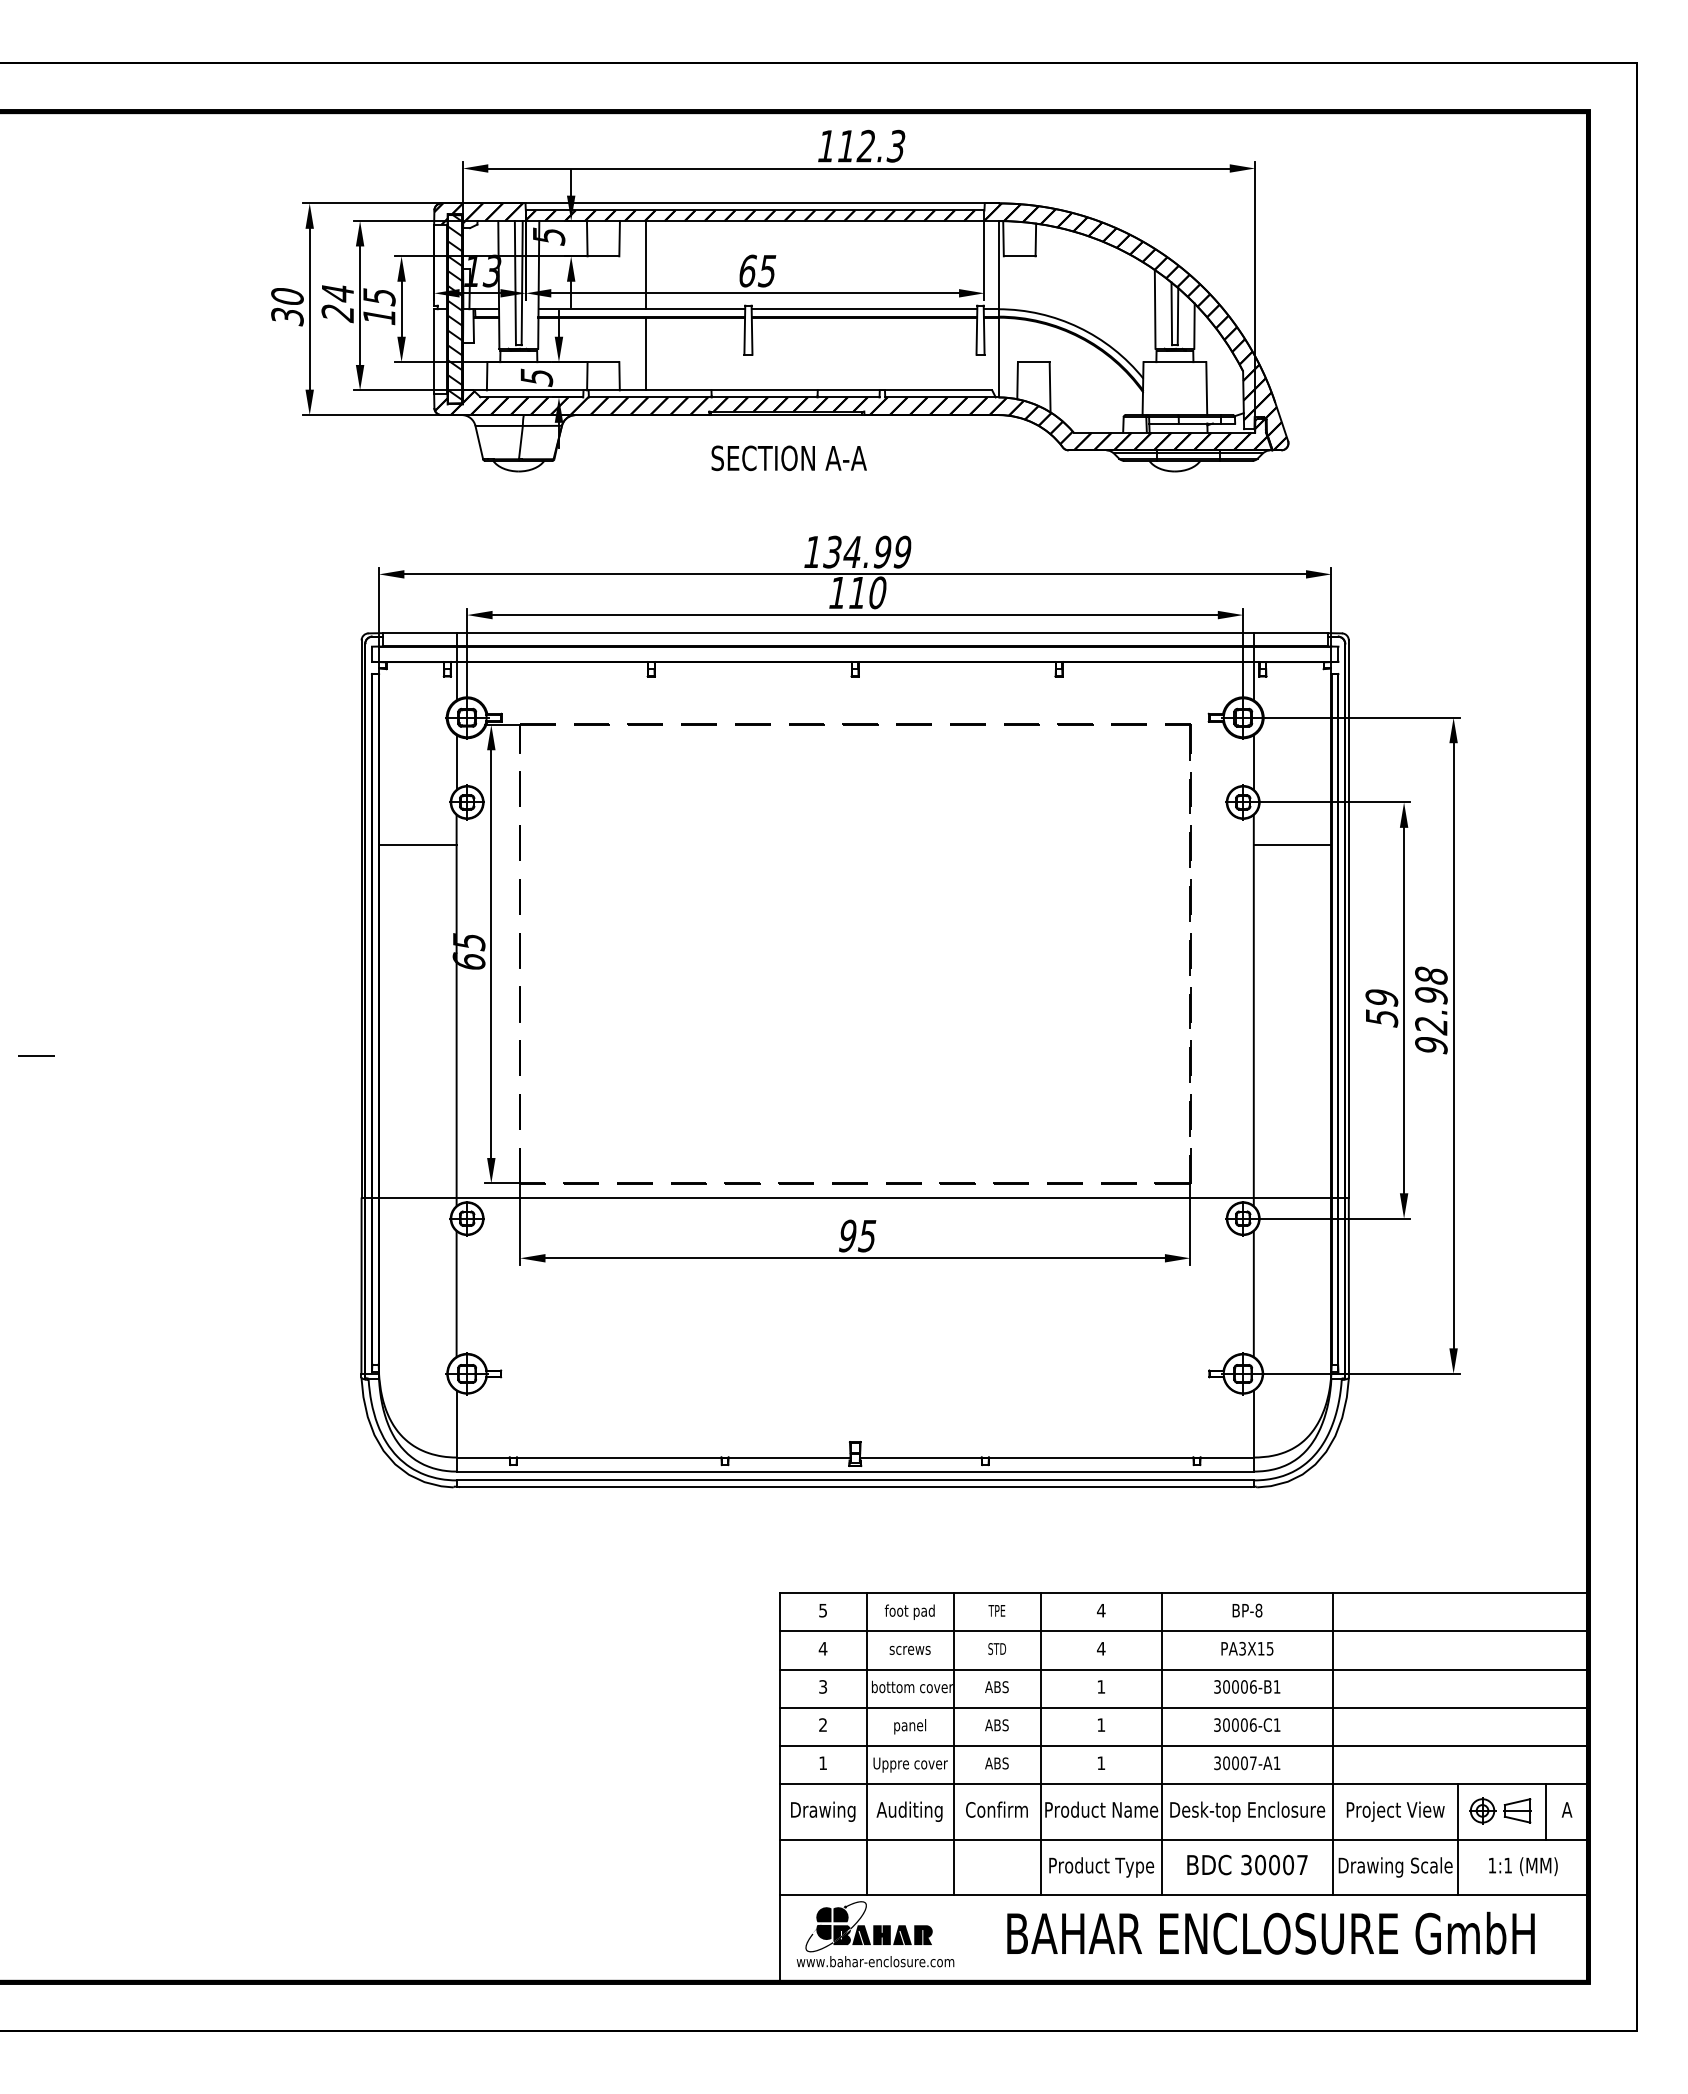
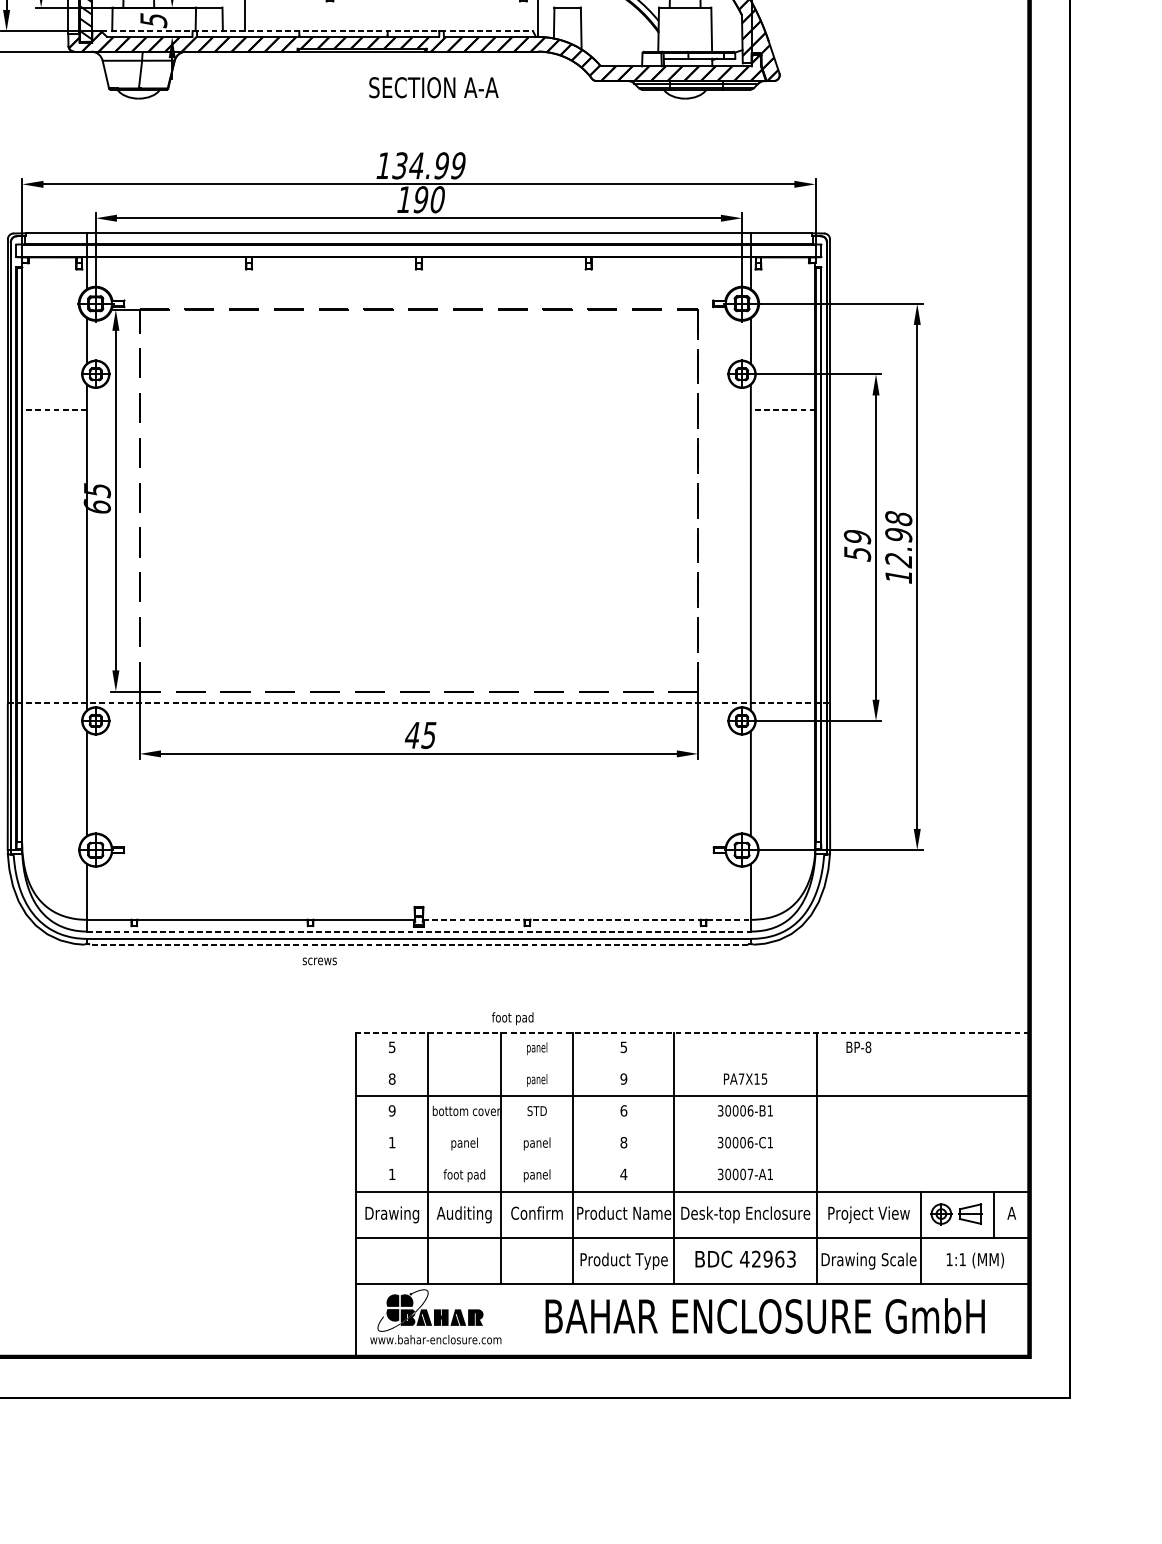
line: (727, 390) -> (312, 31), solid -> dashed
text: (788, 458) -> (433, 87), moved
text: (857, 592) -> (420, 199), 110 -> 190
line: (417, 844) -> (54, 409), solid -> dashed
line: (1292, 844) -> (783, 409), solid -> dashed
text: (1431, 1045) -> (898, 576), 92.98 -> 12.98
line: (855, 1197) -> (419, 703), solid -> dashed
text: (847, 1235) -> (412, 734), 95 -> 45
line: (1056, 1457) -> (586, 919), solid -> dashed
line: (855, 1471) -> (419, 931), solid -> dashed
line: (854, 1487) -> (418, 944), solid -> dashed
line: (1183, 1593) -> (692, 1033), solid -> dashed
text: (1101, 1610) -> (624, 1047), 4 -> 5
text: (1247, 1610) -> (858, 1047), moved
text: (909, 1611) -> (512, 1018), moved
text: (997, 1611) -> (537, 1048), TPE -> panel
line: (1183, 1631) -> (692, 1064), removed
text: (822, 1648) -> (391, 1078), 4 -> 8
text: (1101, 1648) -> (624, 1078), 4 -> 9
text: (1242, 1648) -> (741, 1078), PA3X15 -> PA7X15
text: (909, 1650) -> (319, 961), moved
text: (997, 1650) -> (537, 1080), STD -> panel
text: (823, 1686) -> (392, 1110), 3 -> 9
text: (1101, 1686) -> (624, 1110), 1 -> 6
text: (996, 1687) -> (536, 1111), ABS -> STD
line: (1183, 1707) -> (692, 1128), removed
text: (822, 1724) -> (391, 1142), 2 -> 1
text: (1101, 1724) -> (624, 1142), 1 -> 8
text: (997, 1726) -> (537, 1143), ABS -> panel
line: (1183, 1745) -> (692, 1159), removed
text: (1101, 1762) -> (624, 1173), 1 -> 4
text: (910, 1764) -> (464, 1175), Uppre cover -> foot pad
text: (997, 1764) -> (537, 1175), ABS -> panel
text: (1273, 1864) -> (767, 1258), 30007 -> 42963

